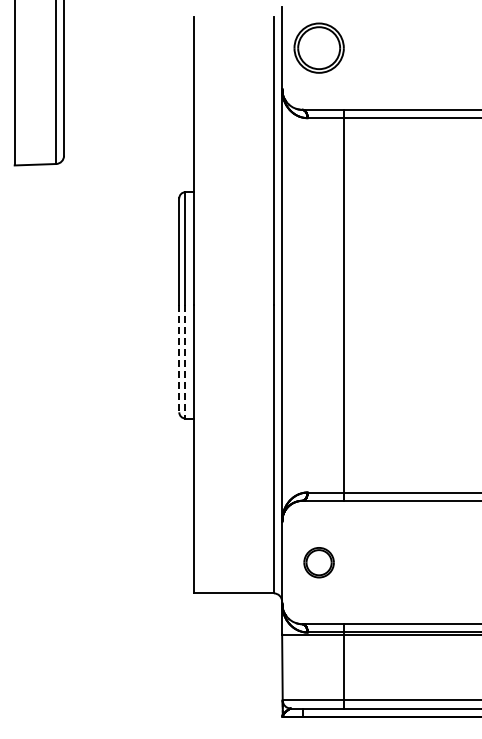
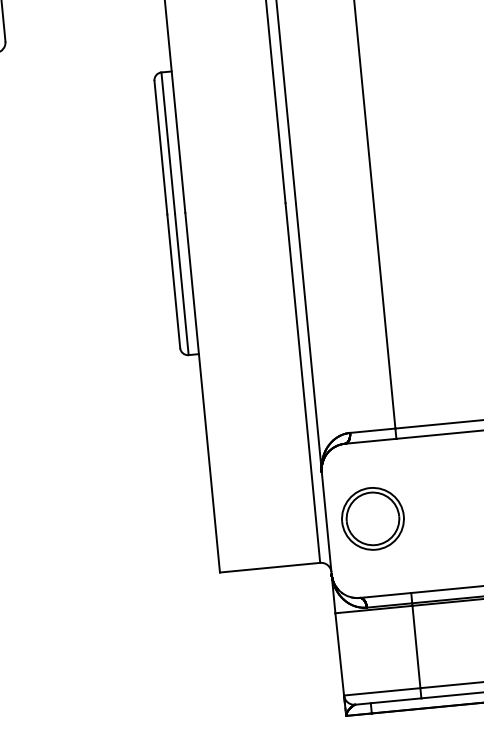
line: (179, 359) -> (174, 282), dashed -> solid
line: (185, 361) -> (181, 283), dashed -> solid
part: (318, 562) -> (372, 518), size x1.67

